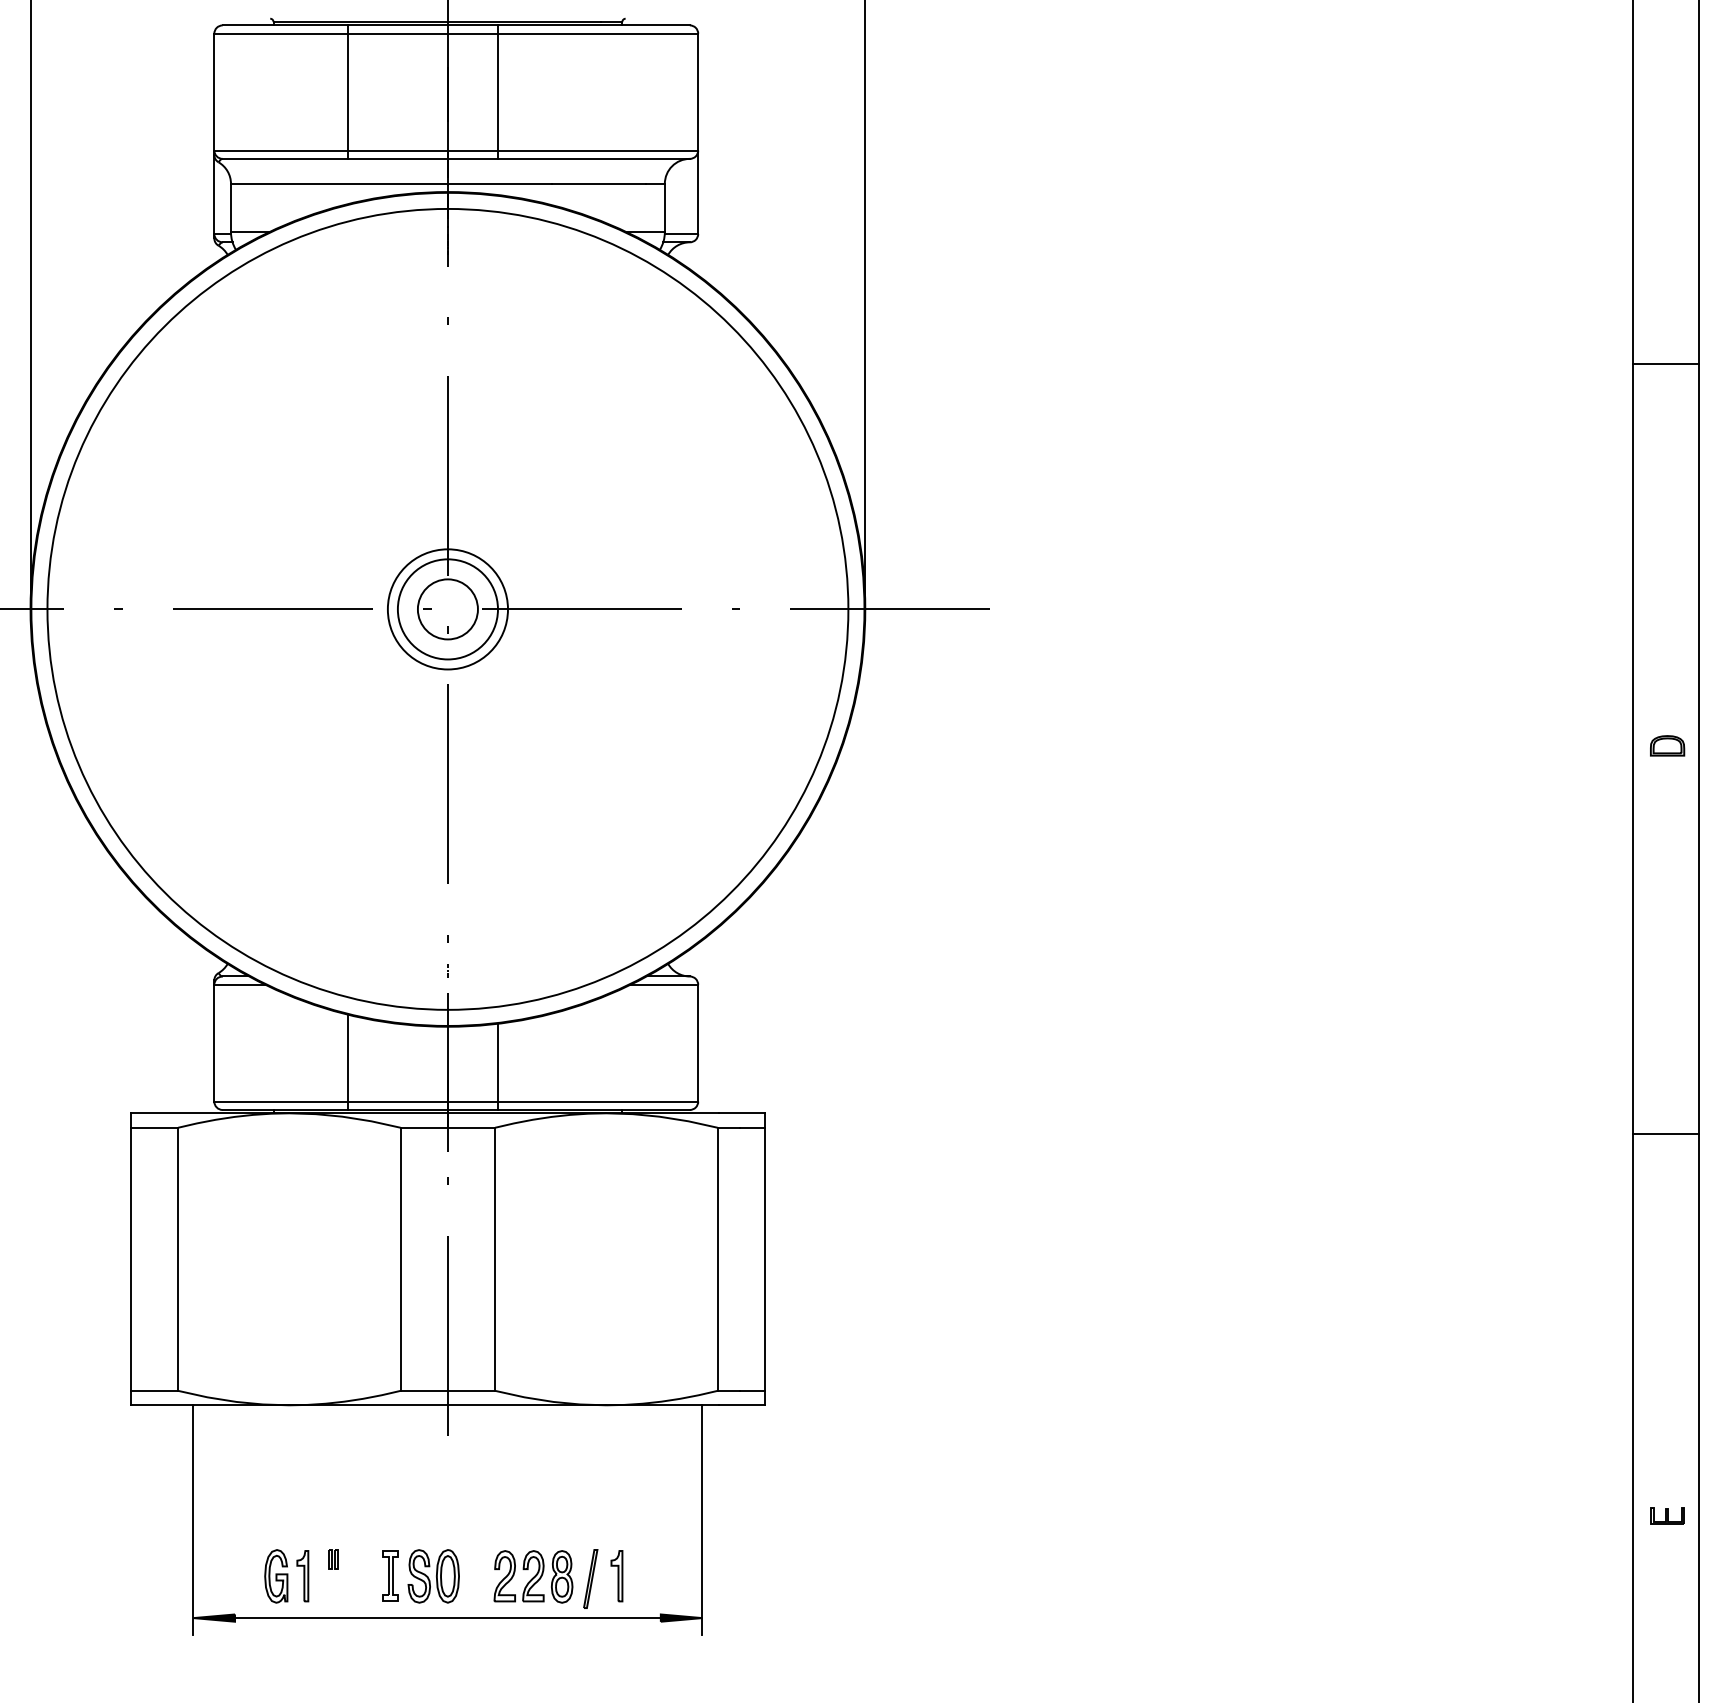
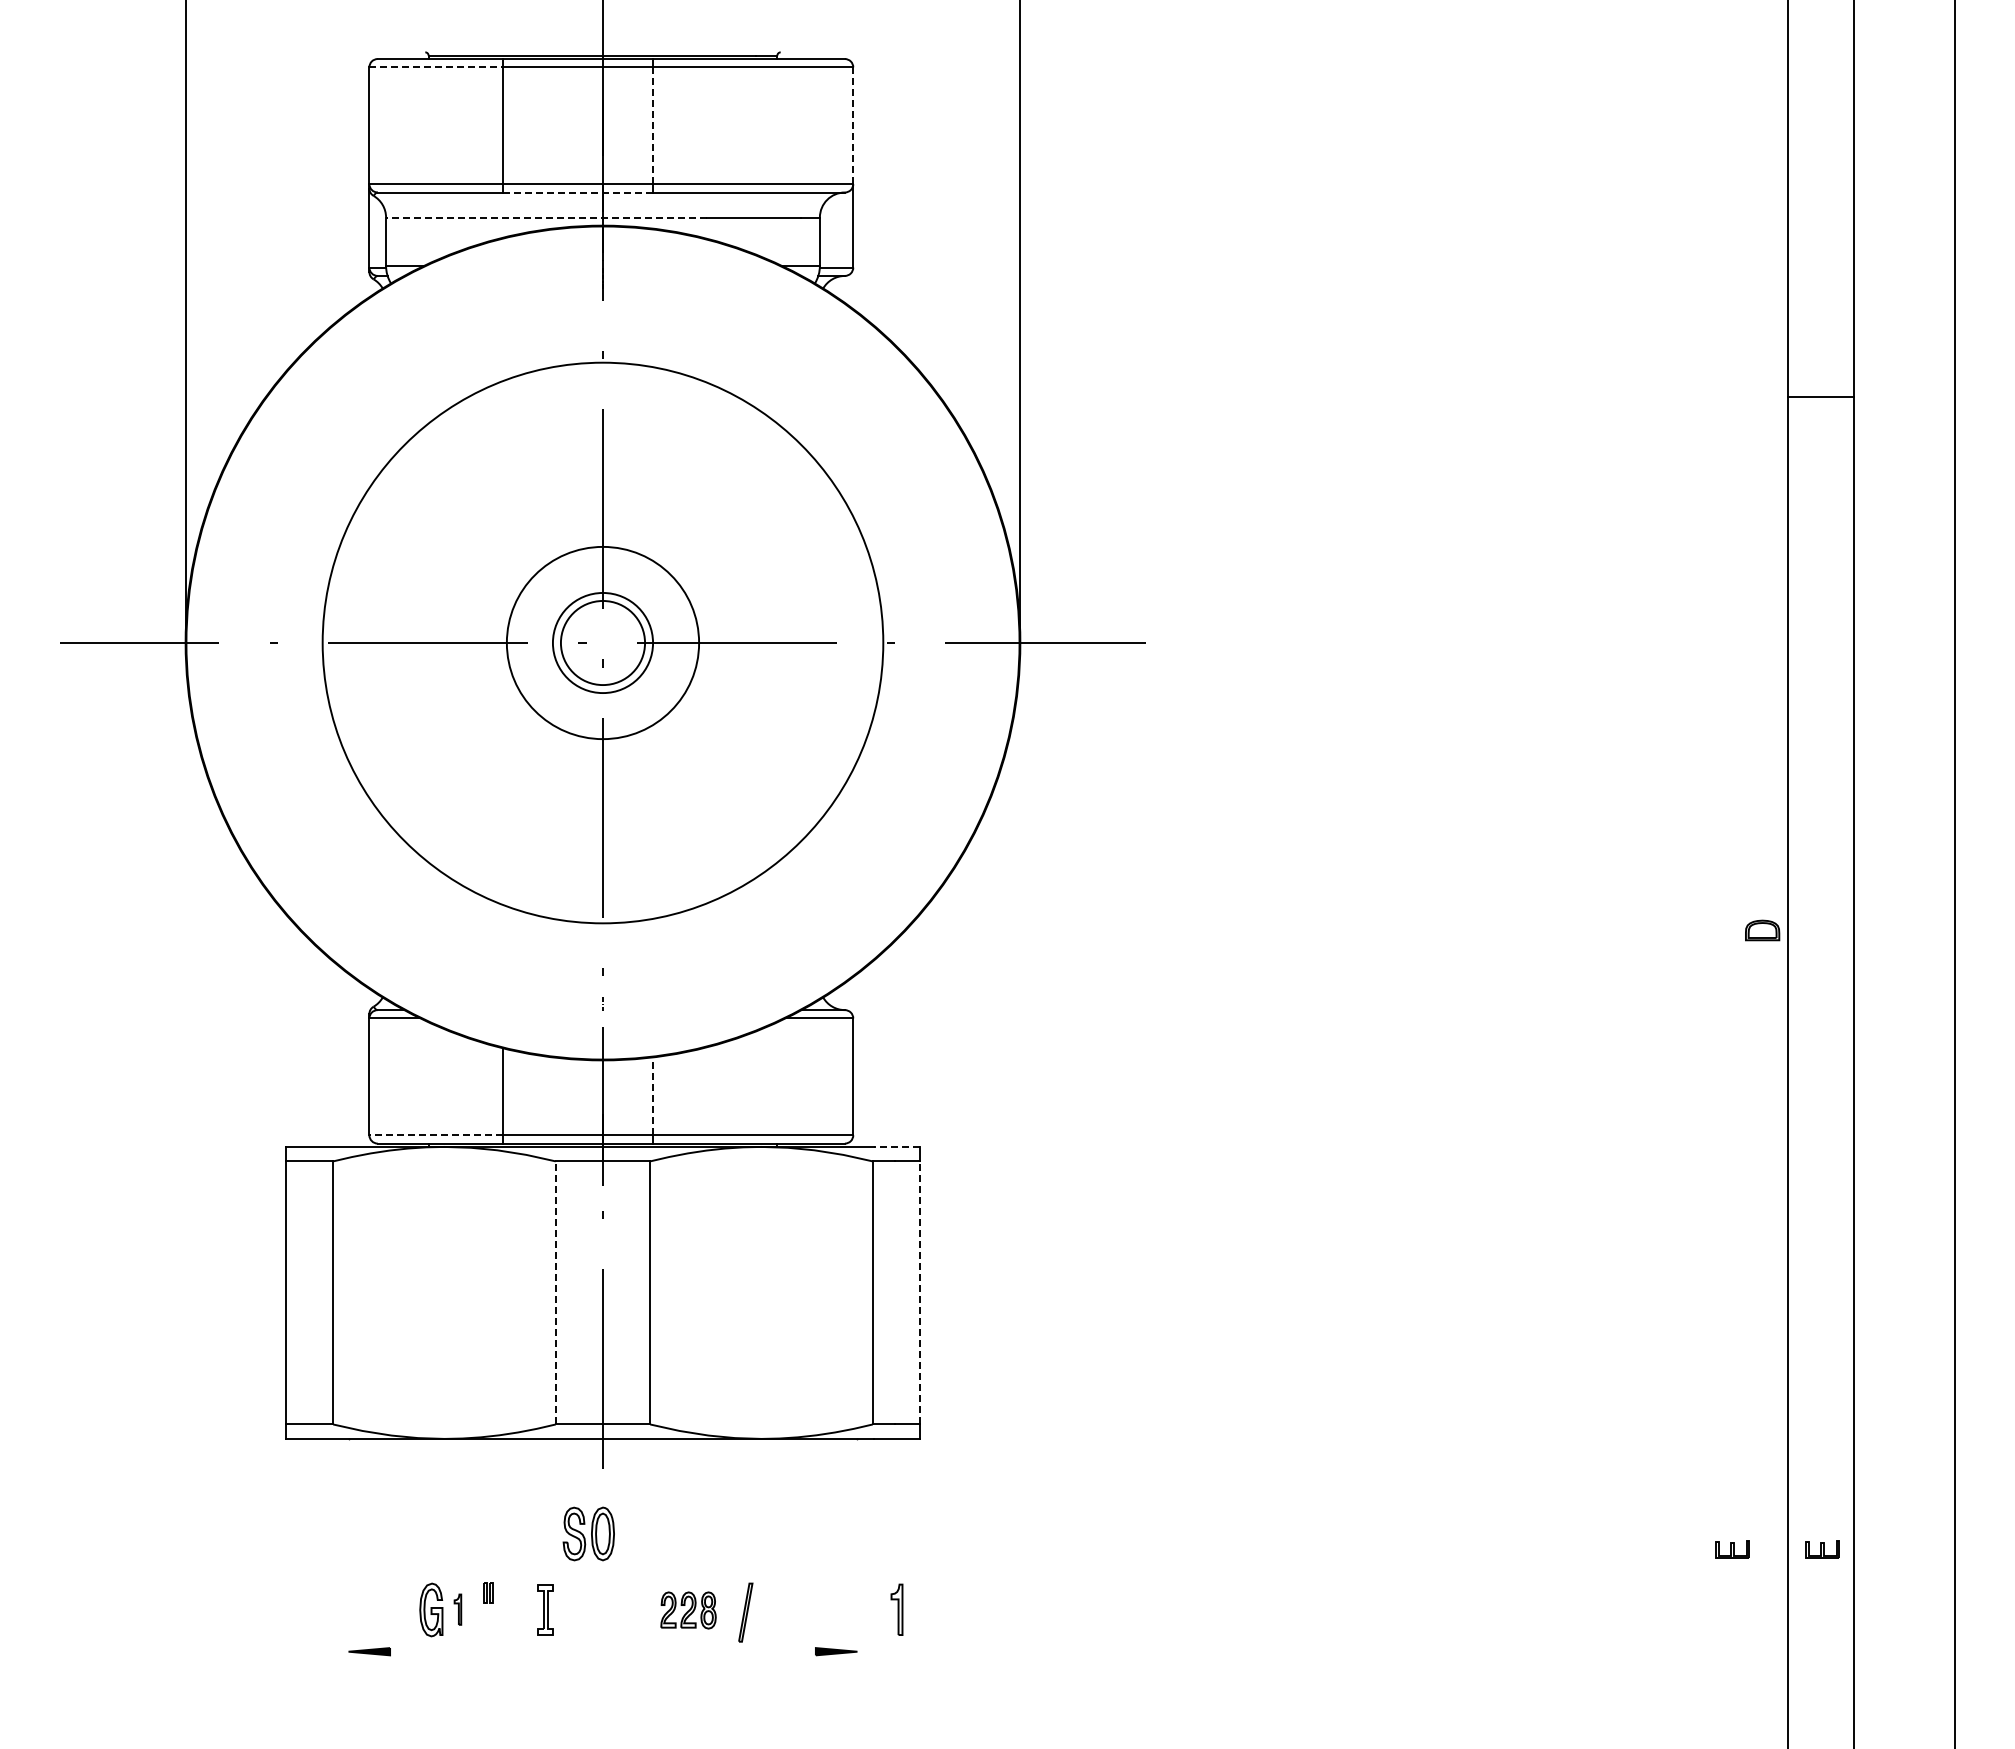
line: (281, 33) -> (436, 67), solid -> dashed
line: (498, 92) -> (653, 126), solid -> dashed
line: (698, 92) -> (853, 126), solid -> dashed
line: (423, 158) -> (578, 192), solid -> dashed
line: (391, 183) -> (546, 217), solid -> dashed
circle: (447, 608) -> (602, 642), size x0.7
circle: (447, 608) -> (602, 642), size x1.6
circle: (447, 609) -> (602, 643), size x1.4
part: (1667, 745) -> (1762, 930), moved
line: (498, 1062) -> (653, 1096), solid -> dashed
line: (281, 1101) -> (436, 1135), solid -> dashed
line: (741, 1112) -> (896, 1146), solid -> dashed
line: (1665, 1133) -> (1820, 1167), removed
line: (400, 1258) -> (555, 1292), solid -> dashed
line: (765, 1258) -> (920, 1292), solid -> dashed
part: (1577, 1515) -> (1732, 1549), added
line: (193, 1519) -> (348, 1553), removed
line: (702, 1519) -> (857, 1553), removed
part: (302, 1575) -> (457, 1609), size x0.6
part: (433, 1575) -> (588, 1533), moved
part: (616, 1575) -> (896, 1609), moved
part: (533, 1576) -> (688, 1610), size x0.7
line: (447, 1617) -> (602, 1651), removed

